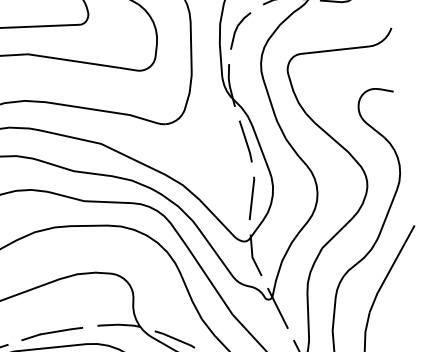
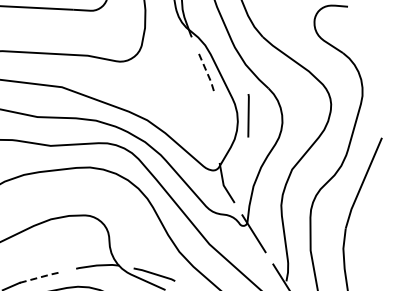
line: (246, 141) -> (206, 70), solid -> dashed
line: (251, 198) -> (248, 115), moved
line: (62, 330) -> (41, 276), solid -> dashed

